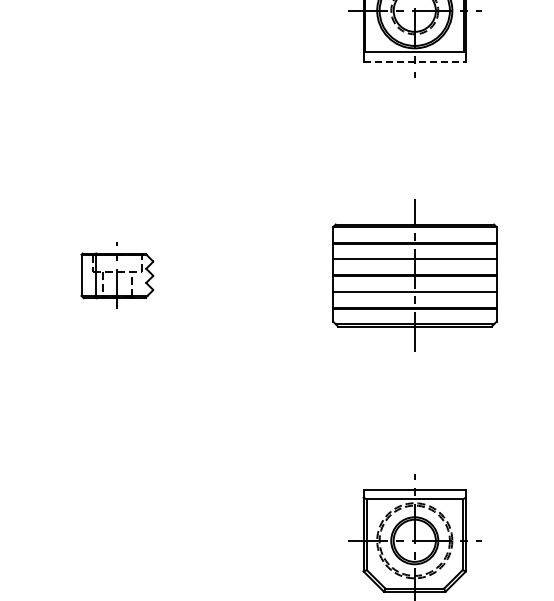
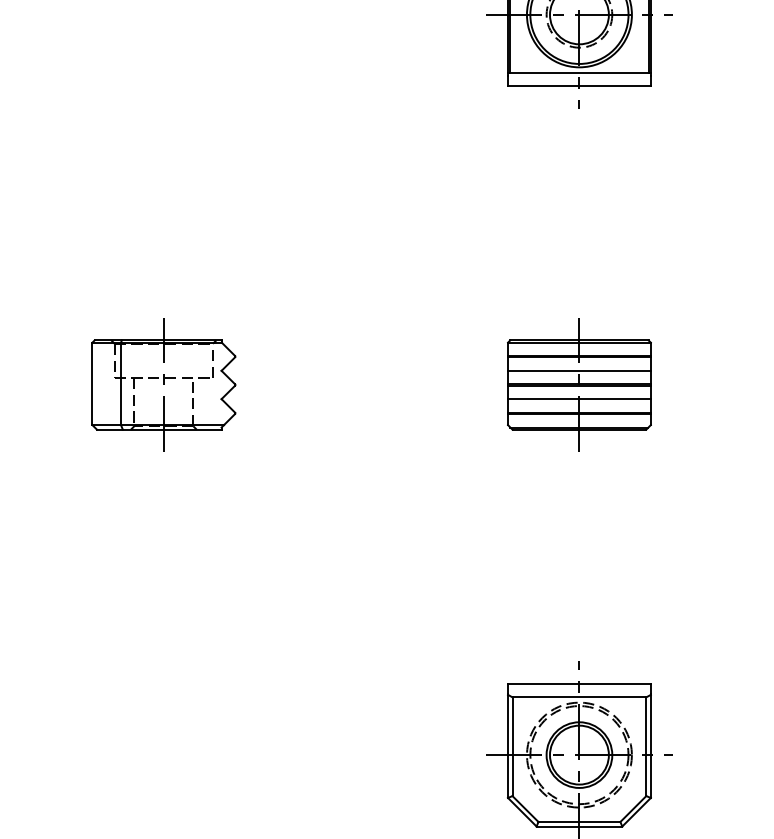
line: (415, 61) -> (580, 85), dashed -> solid
part: (117, 275) -> (164, 384), size x1.43
part: (414, 275) -> (579, 384), size x0.62

